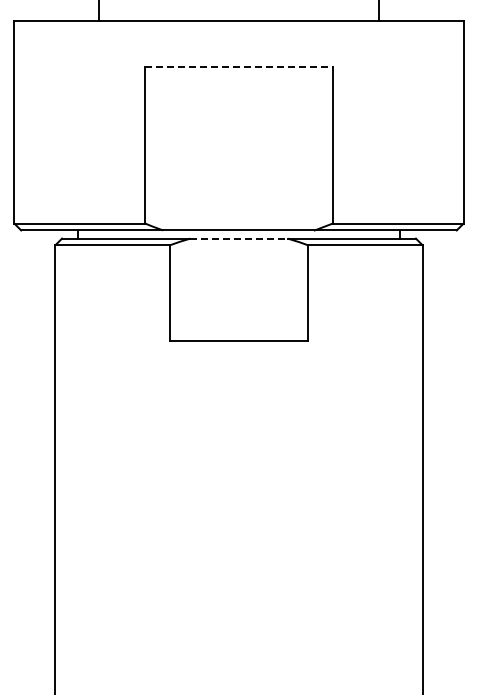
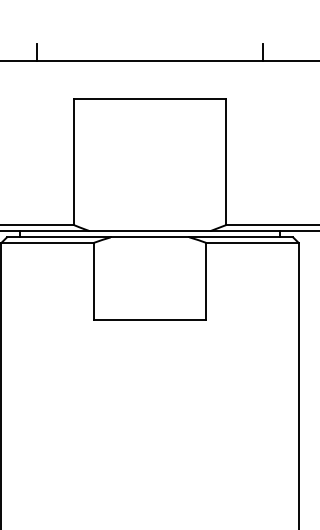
line: (239, 67) -> (150, 99), dashed -> solid
line: (238, 238) -> (149, 237), dashed -> solid

